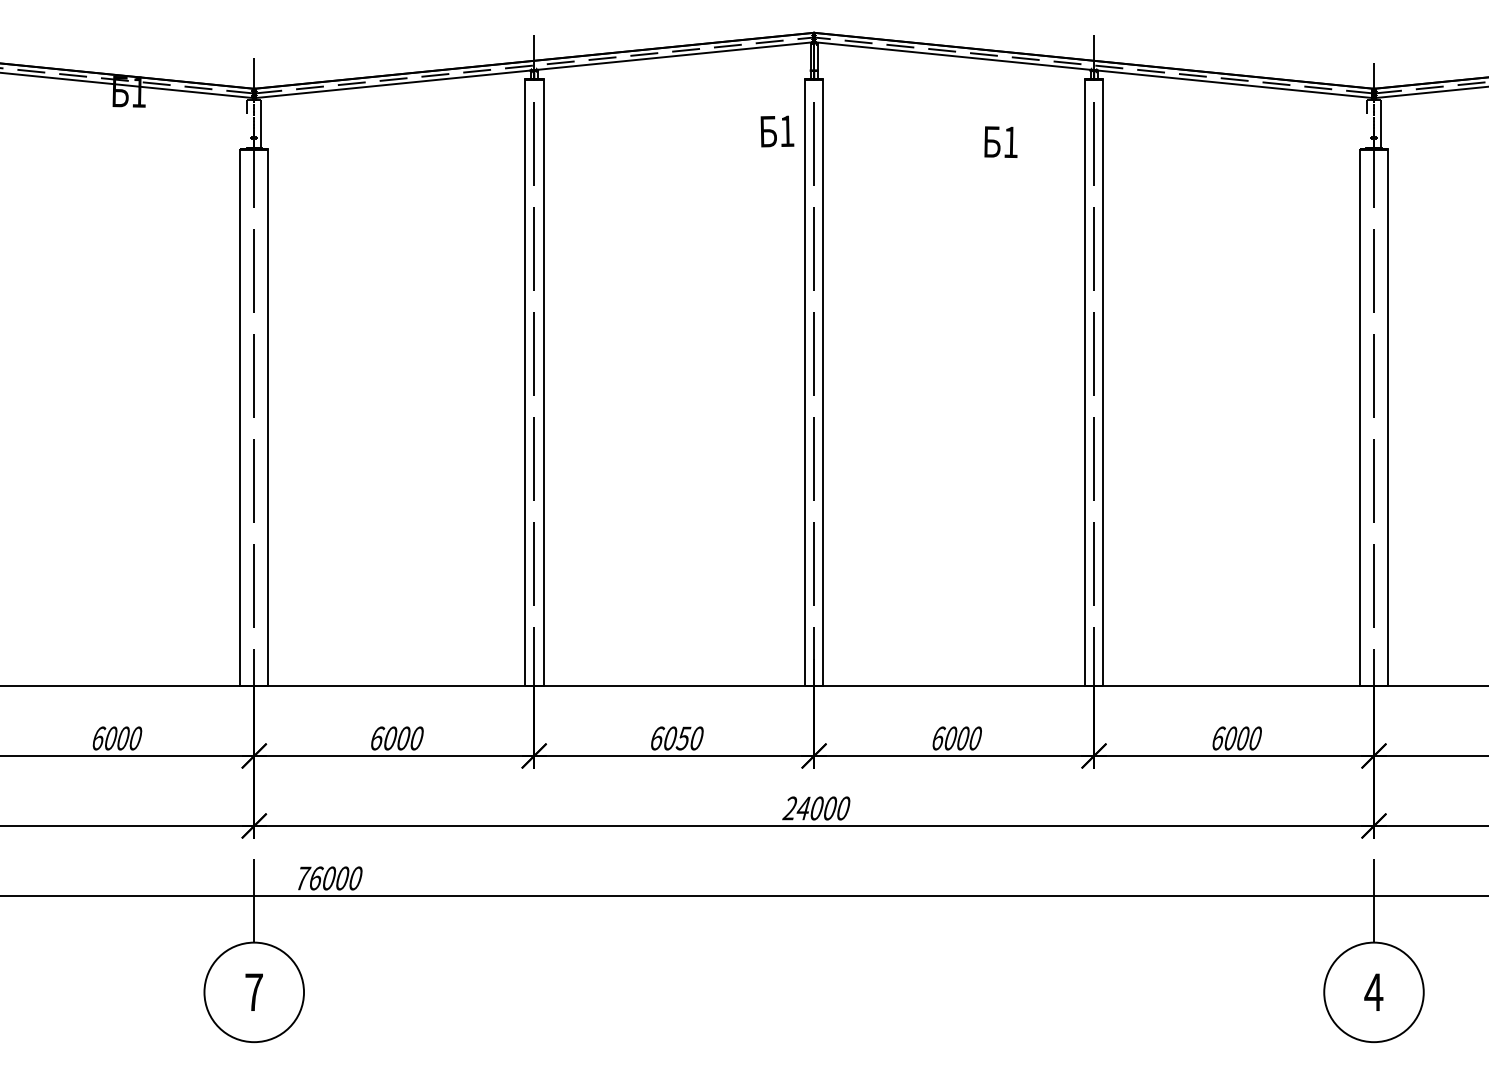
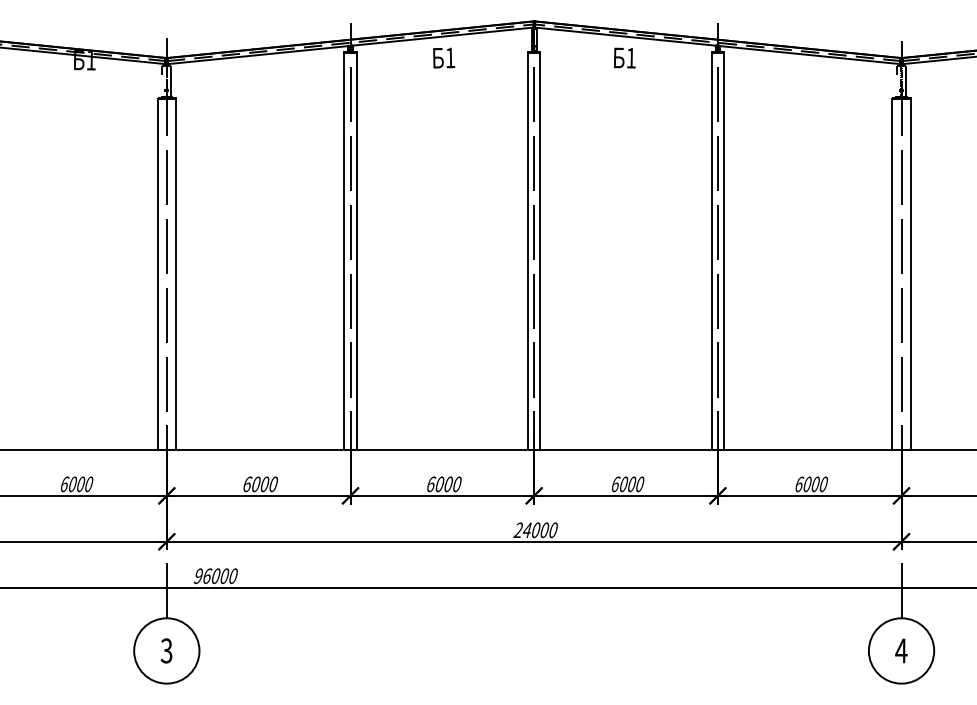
text: (778, 130) -> (444, 57), moved
text: (1000, 141) -> (624, 57), moved
text: (683, 738) -> (448, 484), 6050 -> 6000
text: (302, 878) -> (198, 576), 76000 -> 96000
text: (253, 991) -> (166, 650), 7 -> 3

